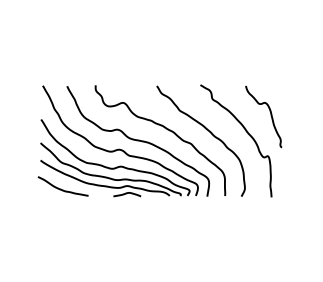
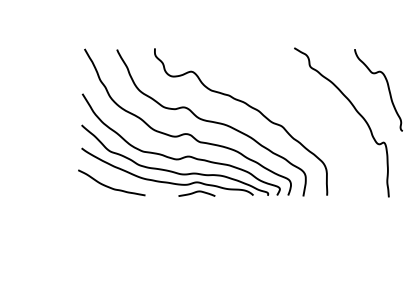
curve: (206, 130) -> (302, 108), removed

